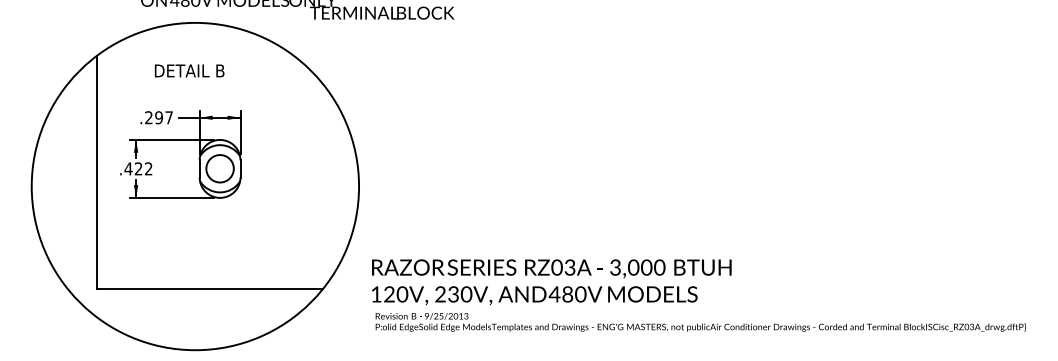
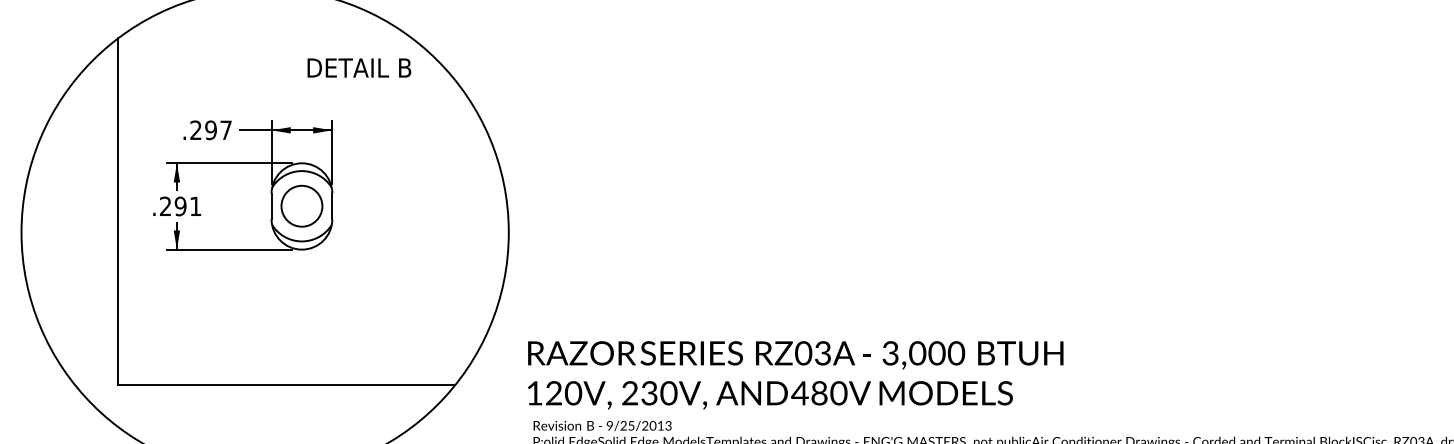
text: (189, 70) -> (359, 67), moved
text: (138, 168) -> (180, 205), .422 -> .291

